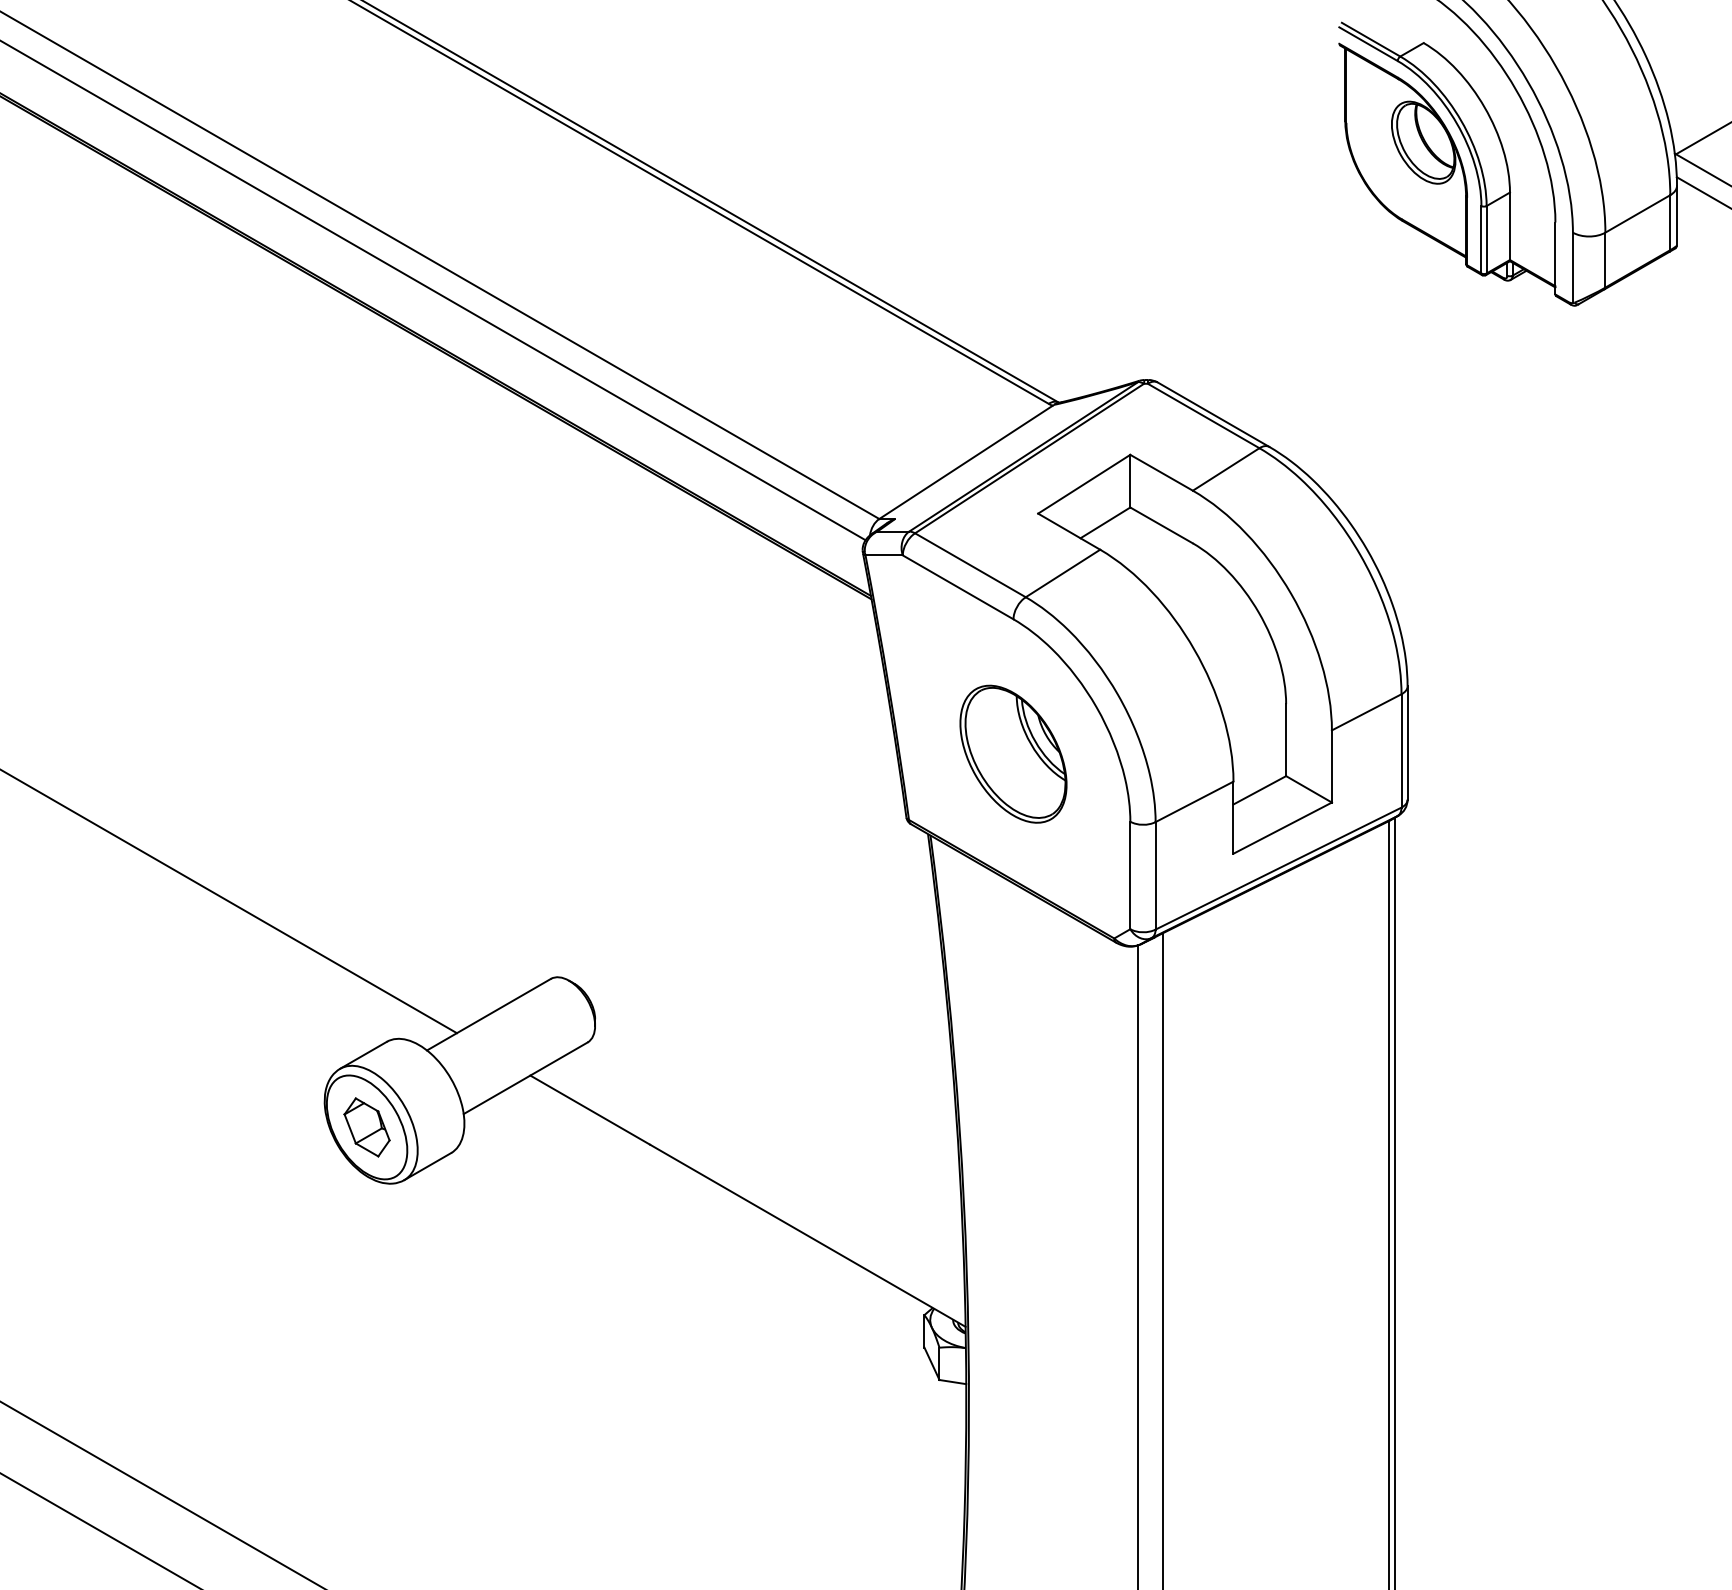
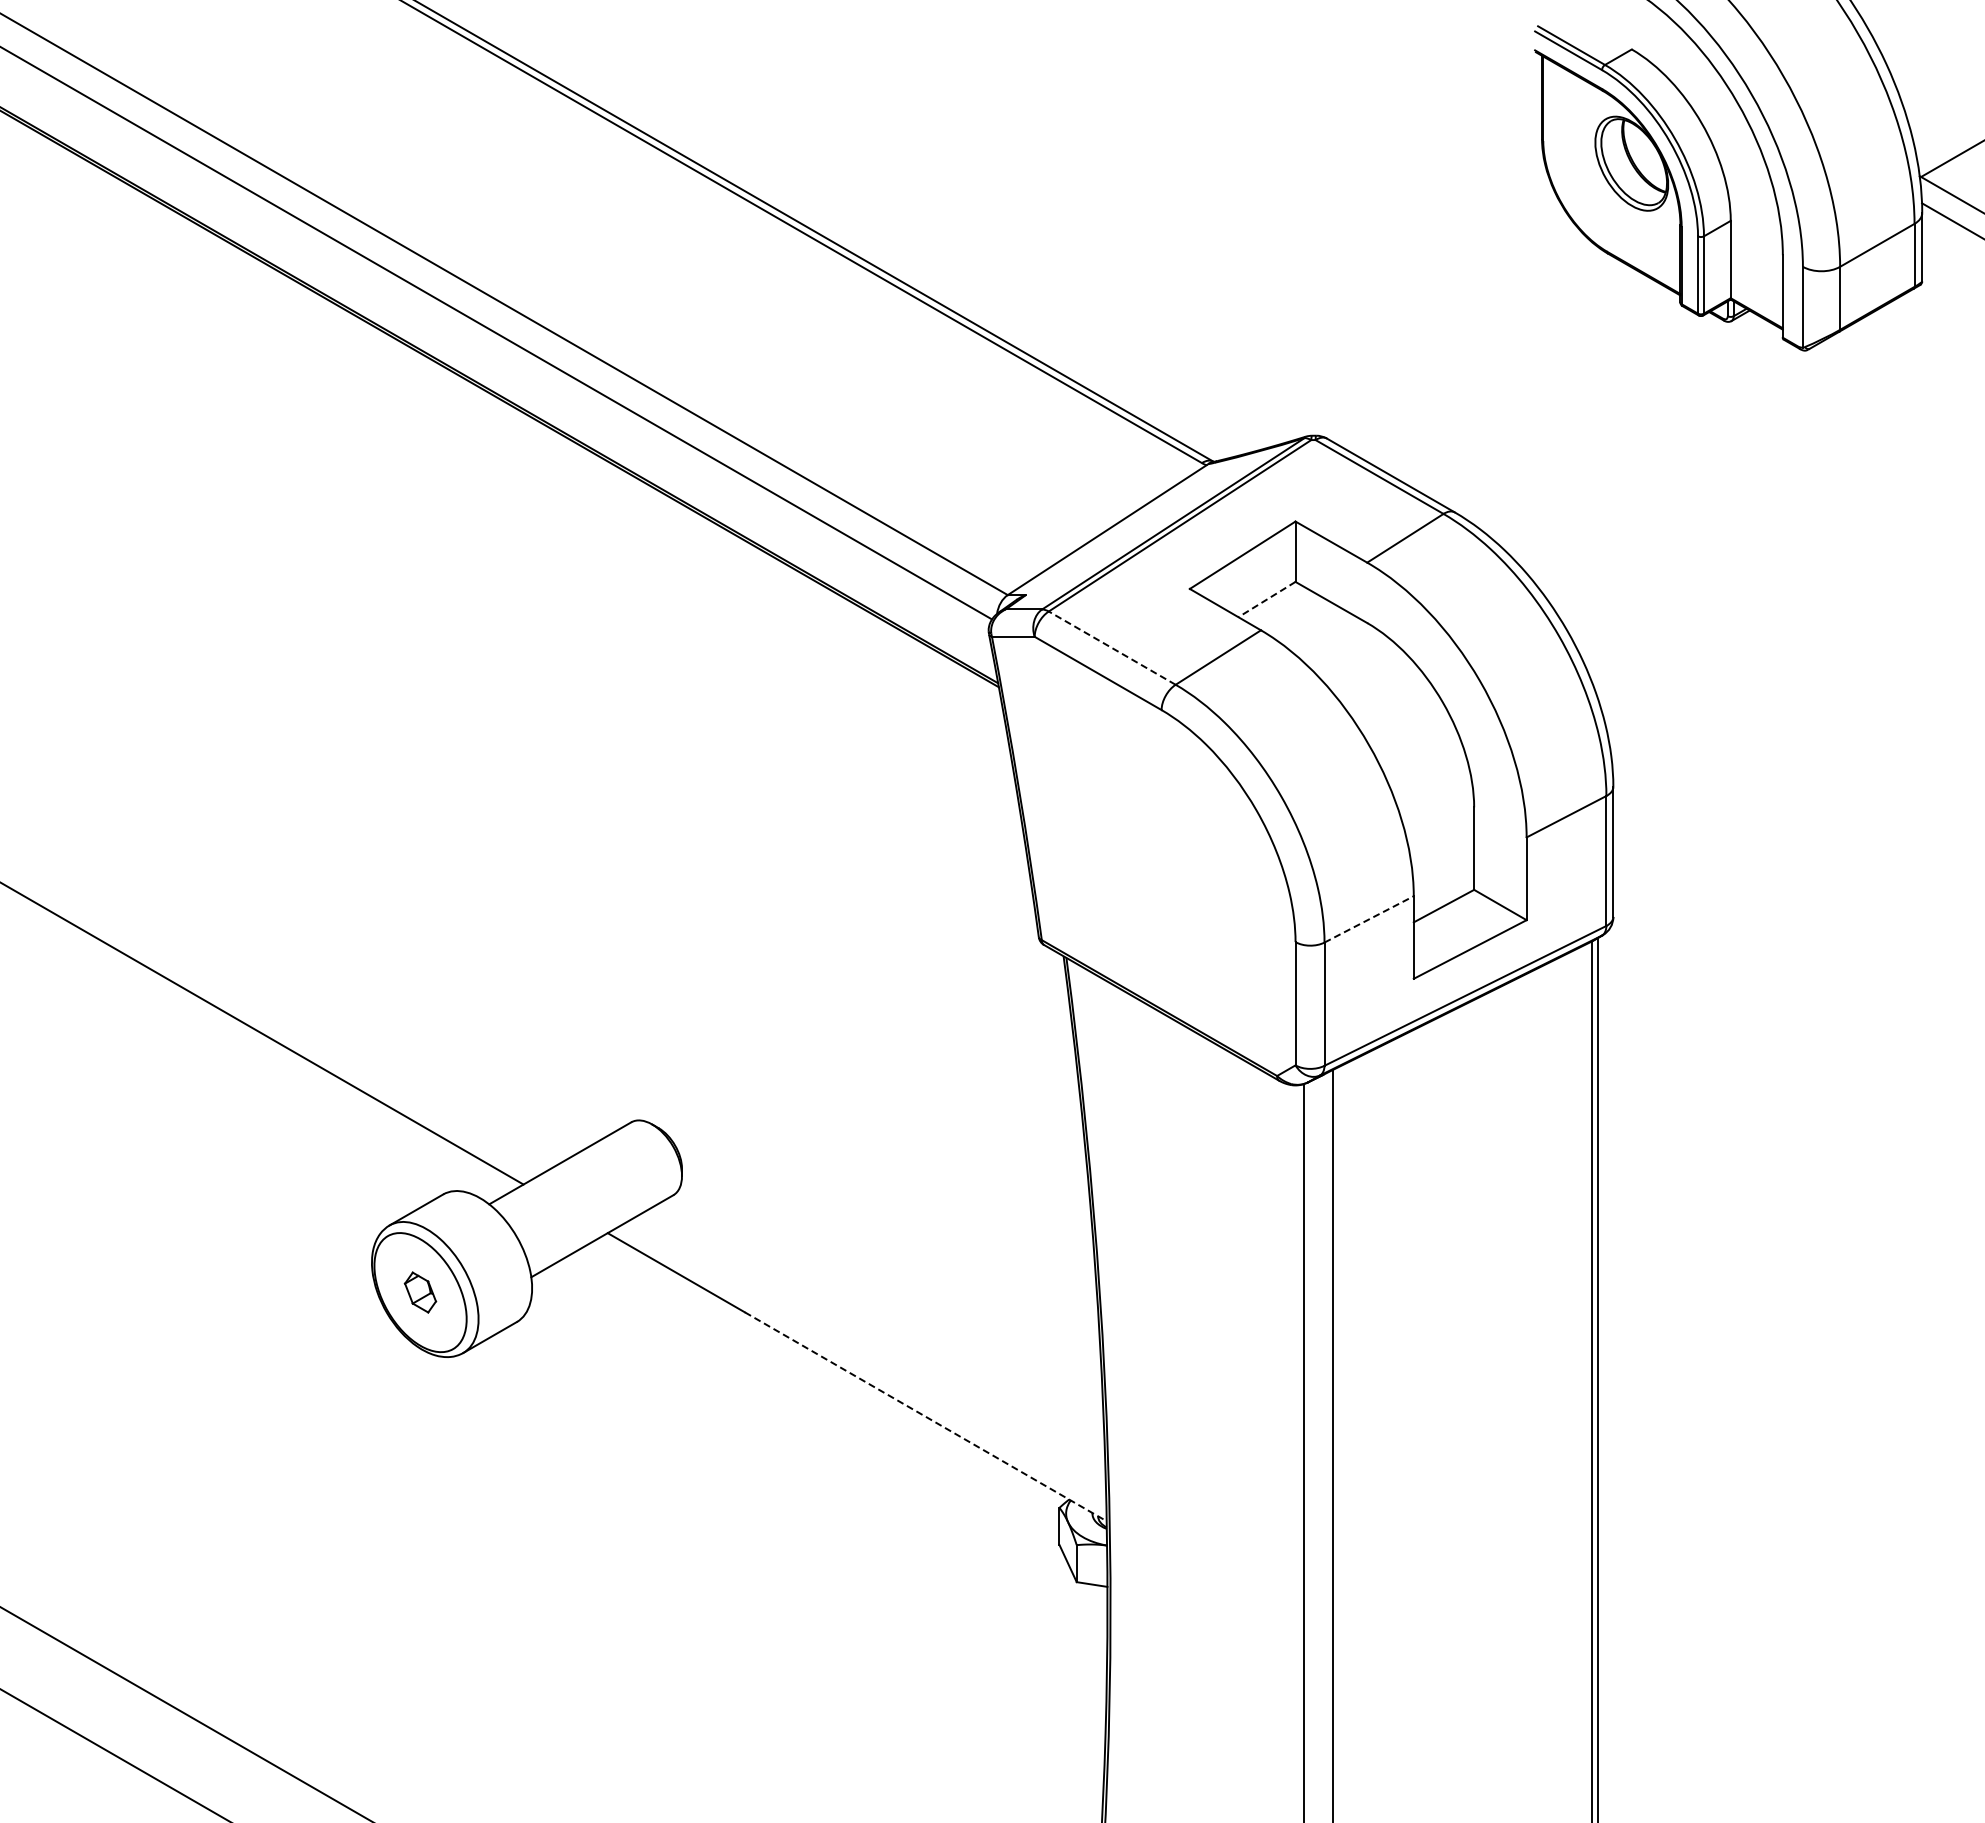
line: (1105, 522) -> (1266, 599), solid -> dashed
line: (969, 564) -> (1111, 647), solid -> dashed
part: (1013, 754) -> (1161, 864), removed
line: (1194, 801) -> (1369, 919), solid -> dashed
part: (367, 1127) -> (420, 1292), size x0.6
line: (807, 1235) -> (925, 1416), solid -> dashed

